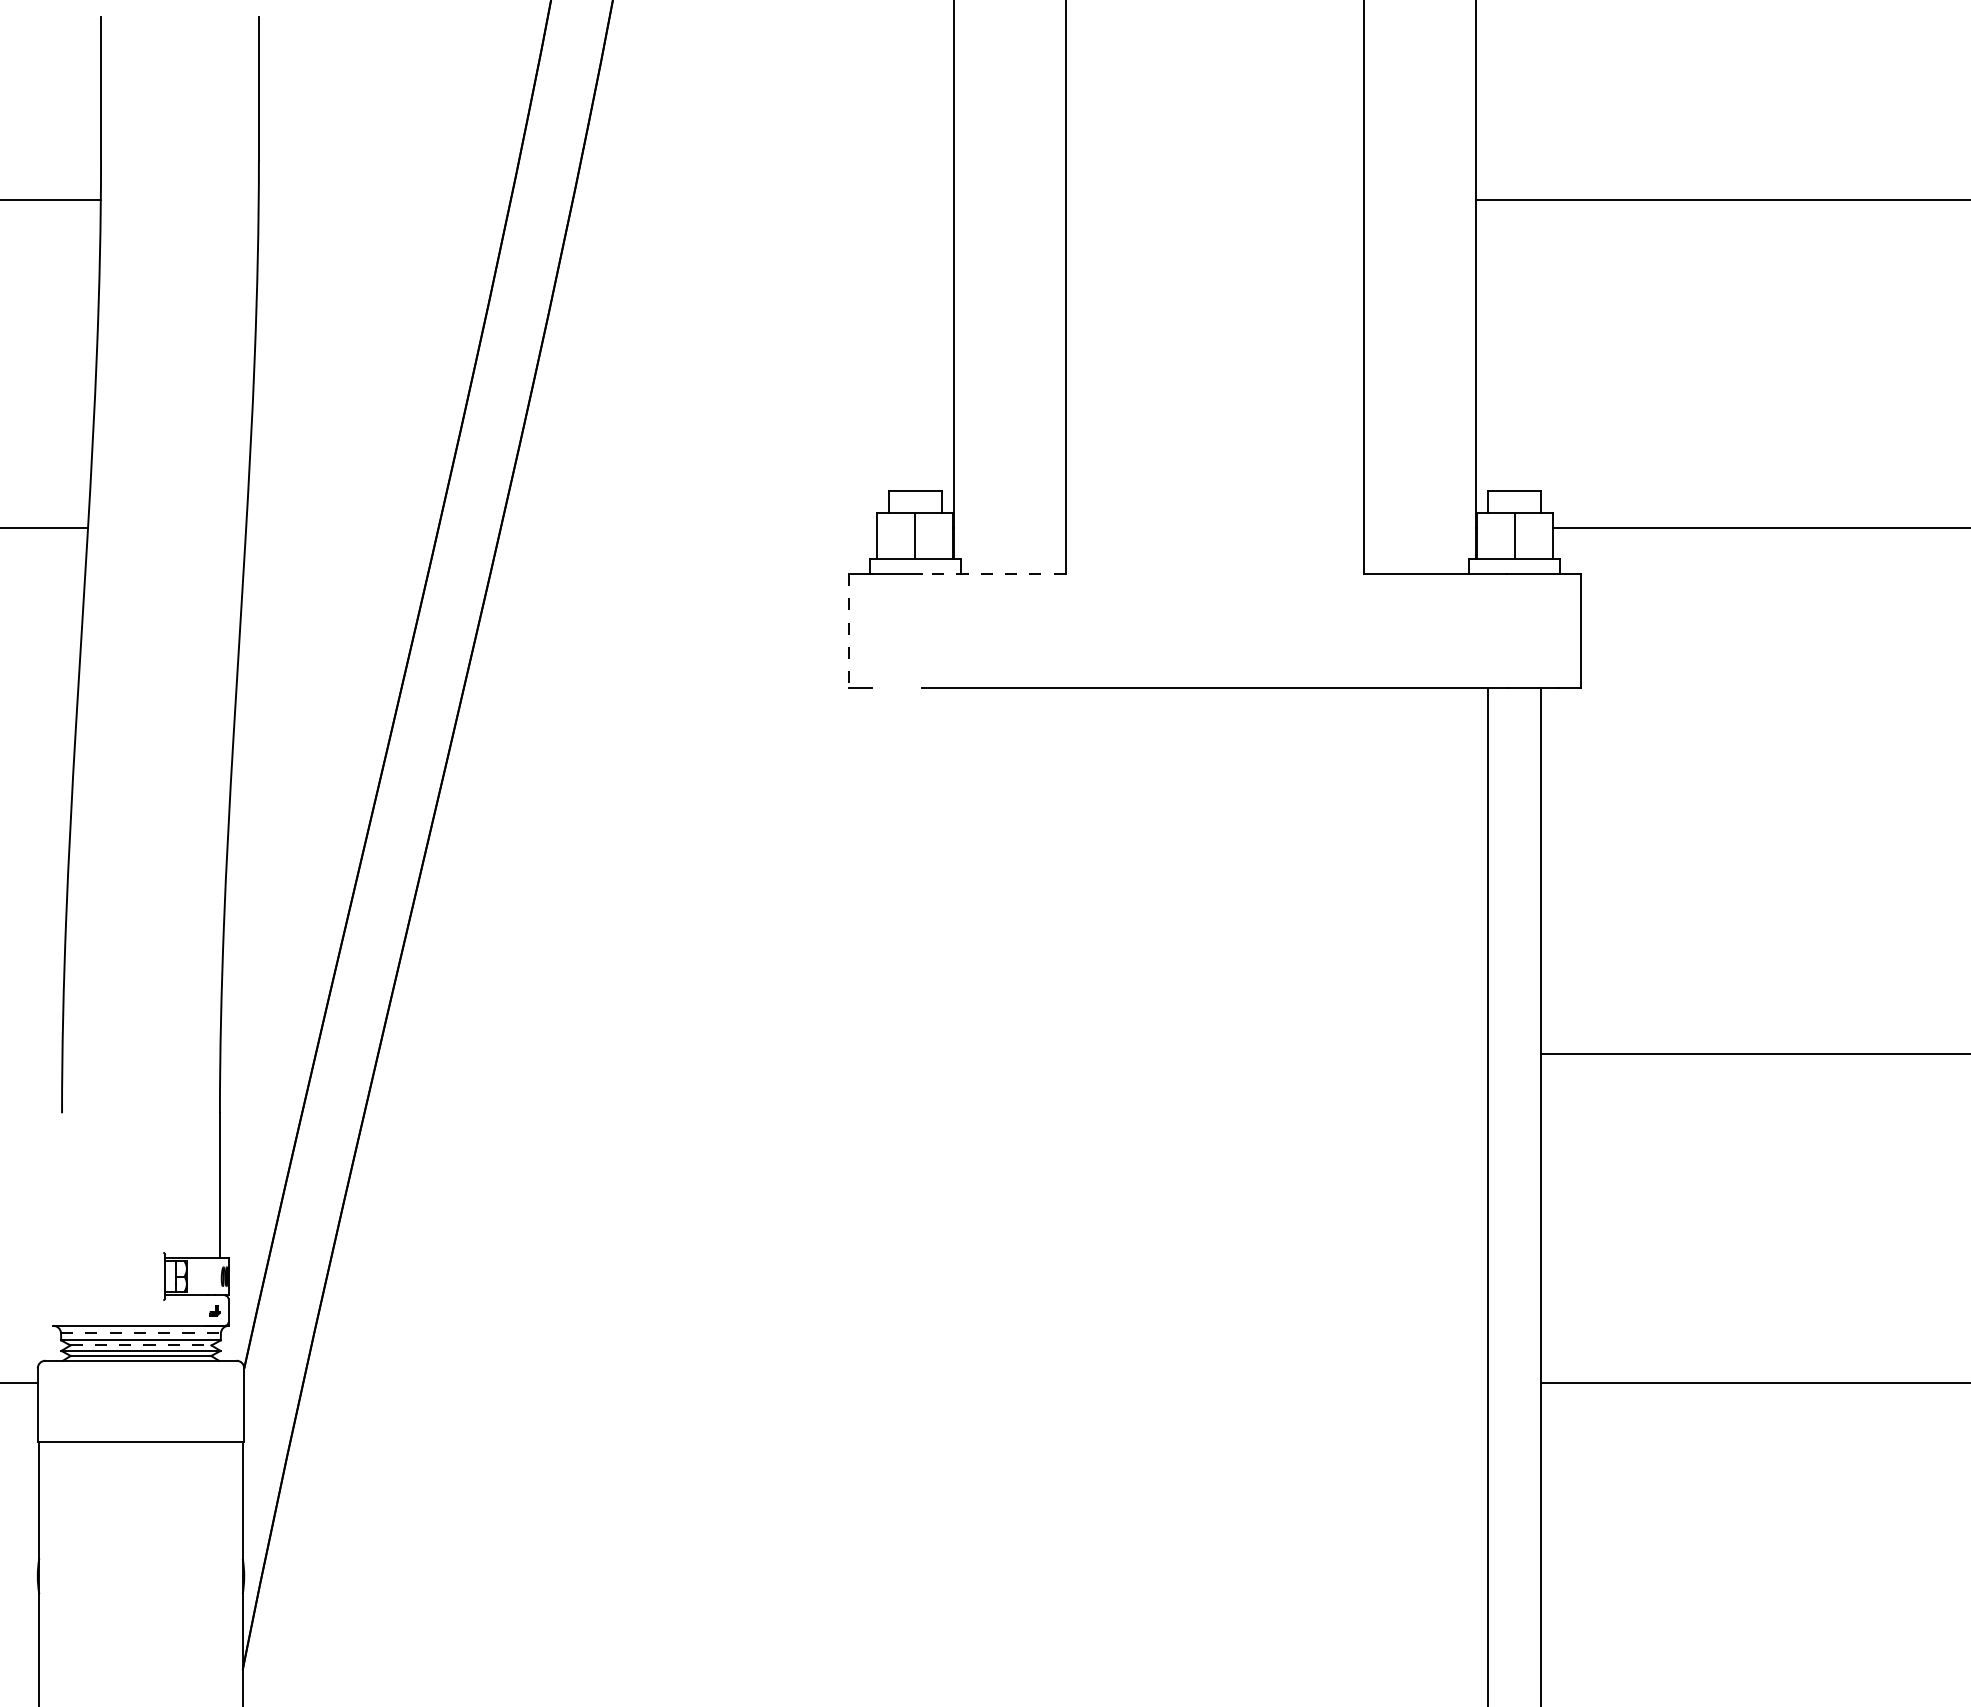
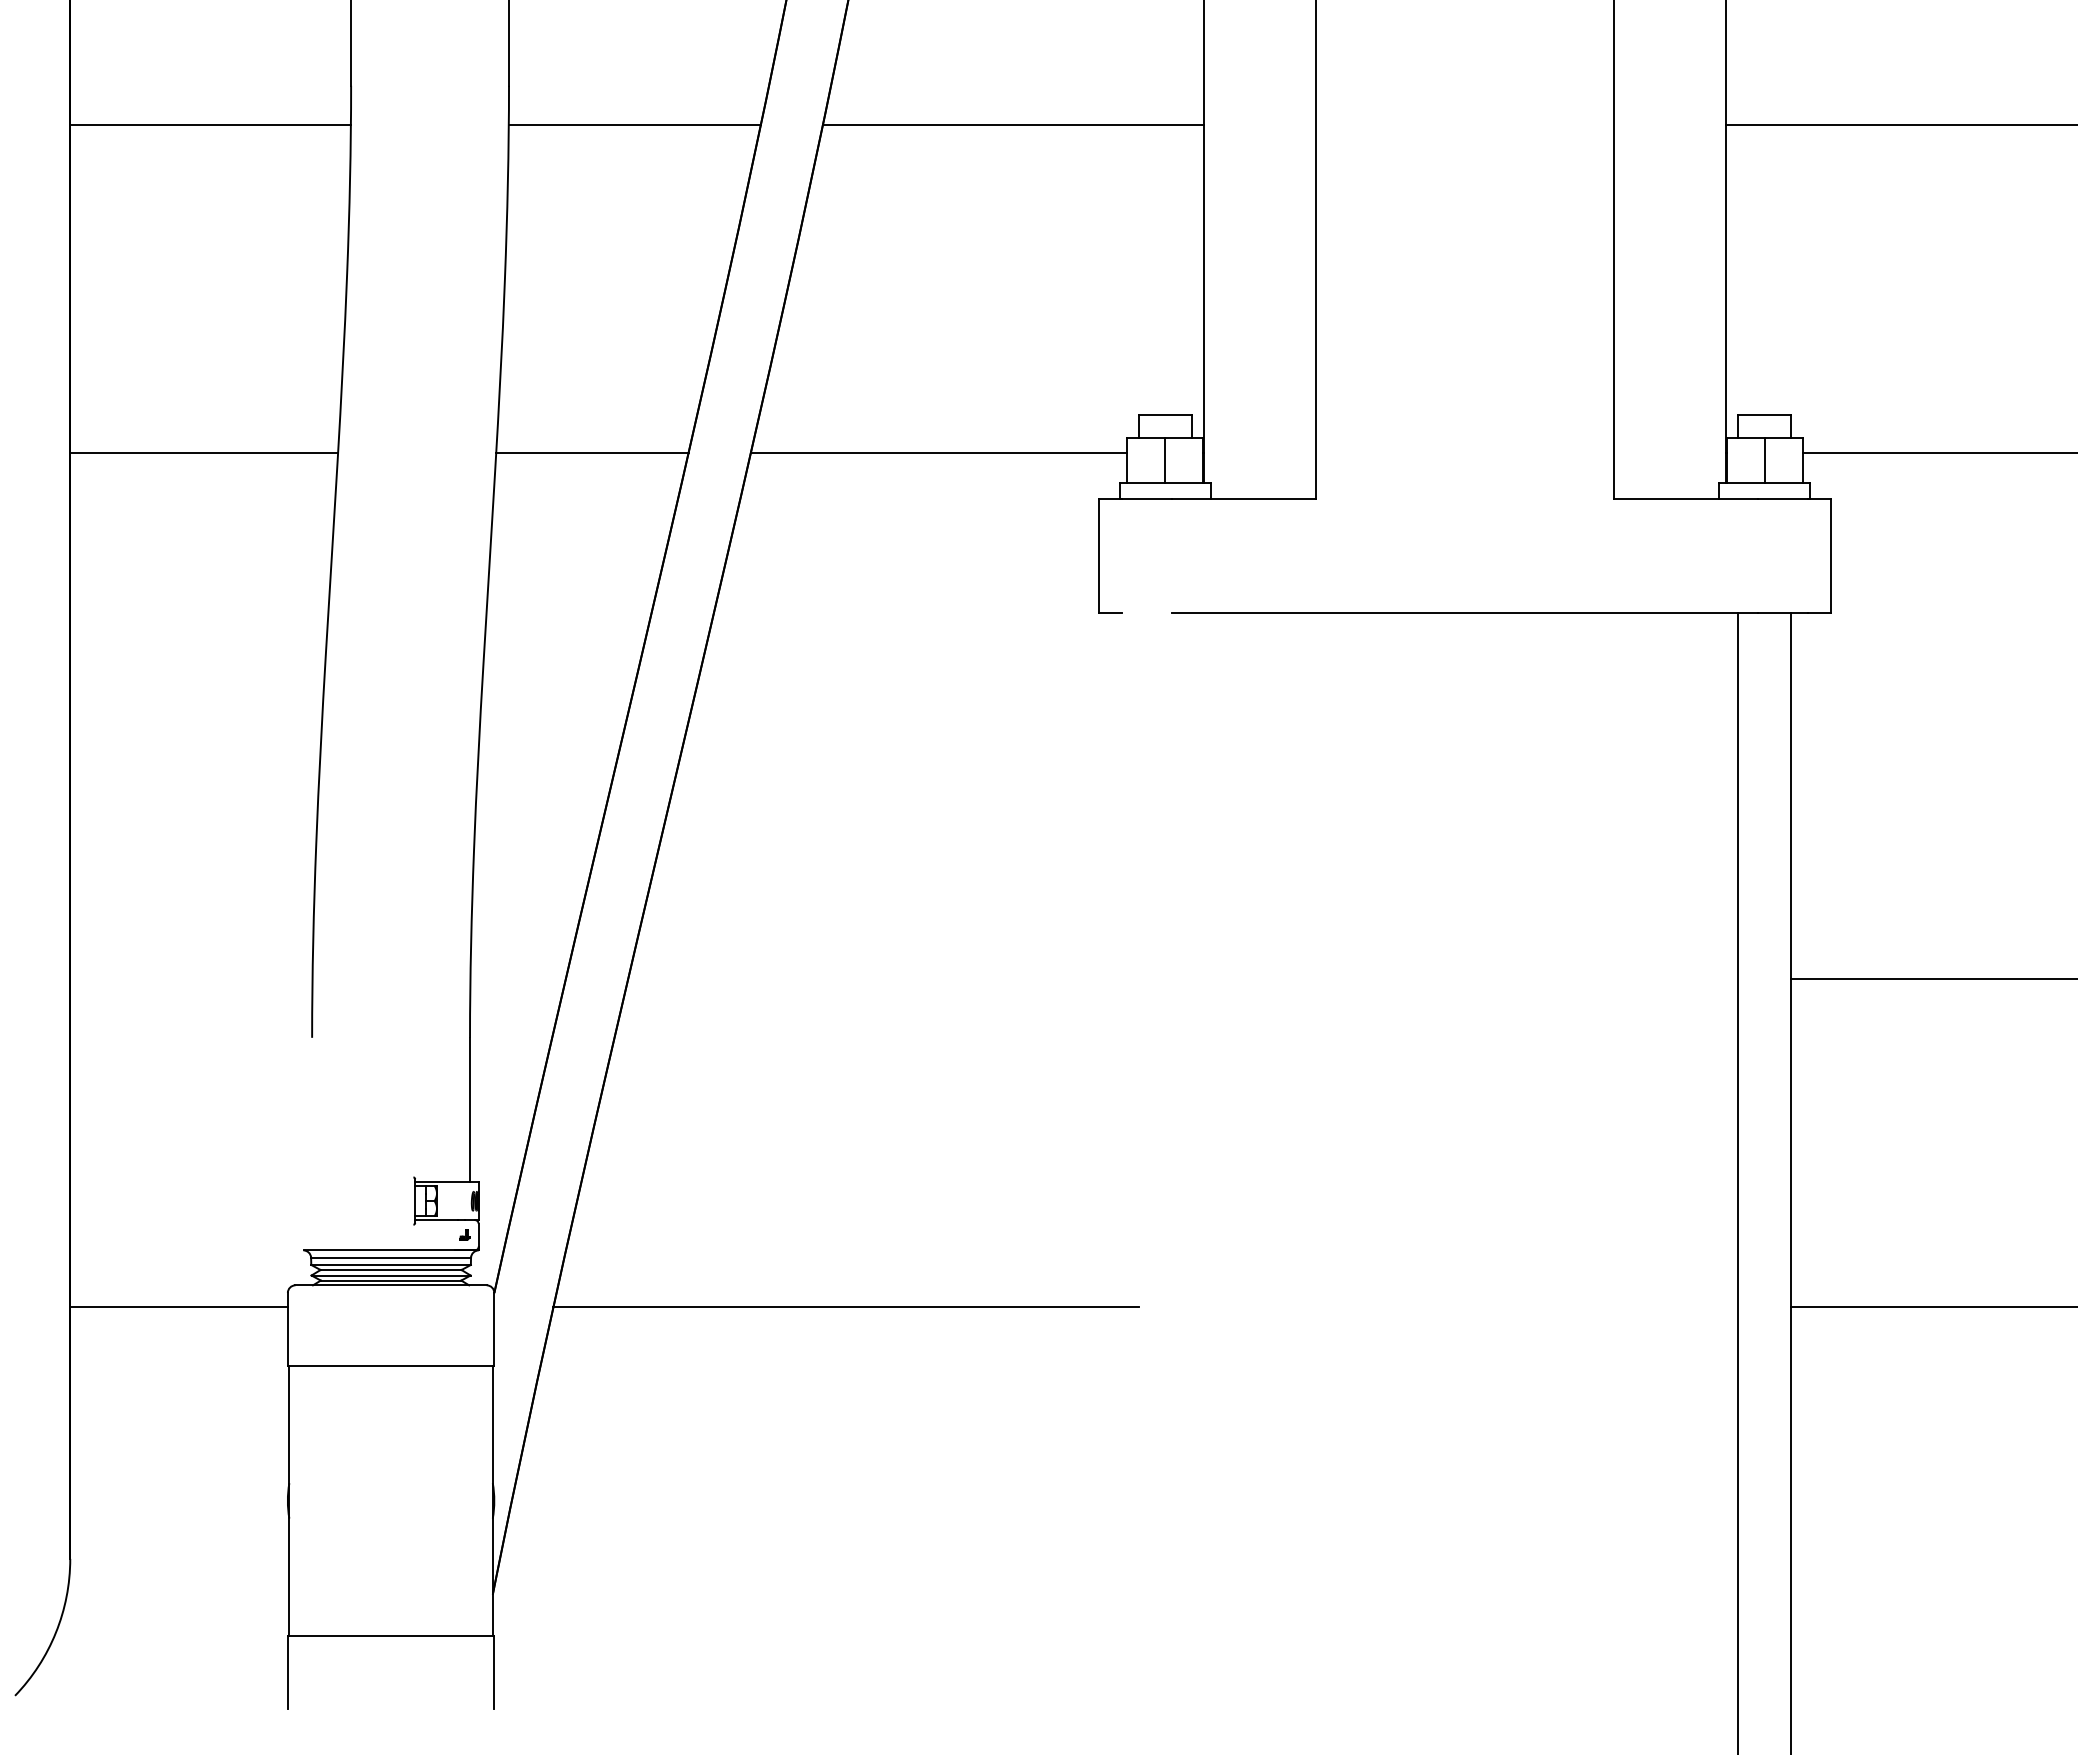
line: (384, 199) -> (634, 124), added
line: (762, 199) -> (1012, 124), added
line: (342, 528) -> (592, 453), added
line: (688, 528) -> (938, 453), added
line: (994, 573) -> (1244, 498), dashed -> solid
line: (849, 631) -> (1099, 556), dashed -> solid
line: (141, 1332) -> (391, 1257), dashed -> solid
line: (141, 1345) -> (391, 1270), dashed -> solid
line: (595, 1382) -> (845, 1307), added

